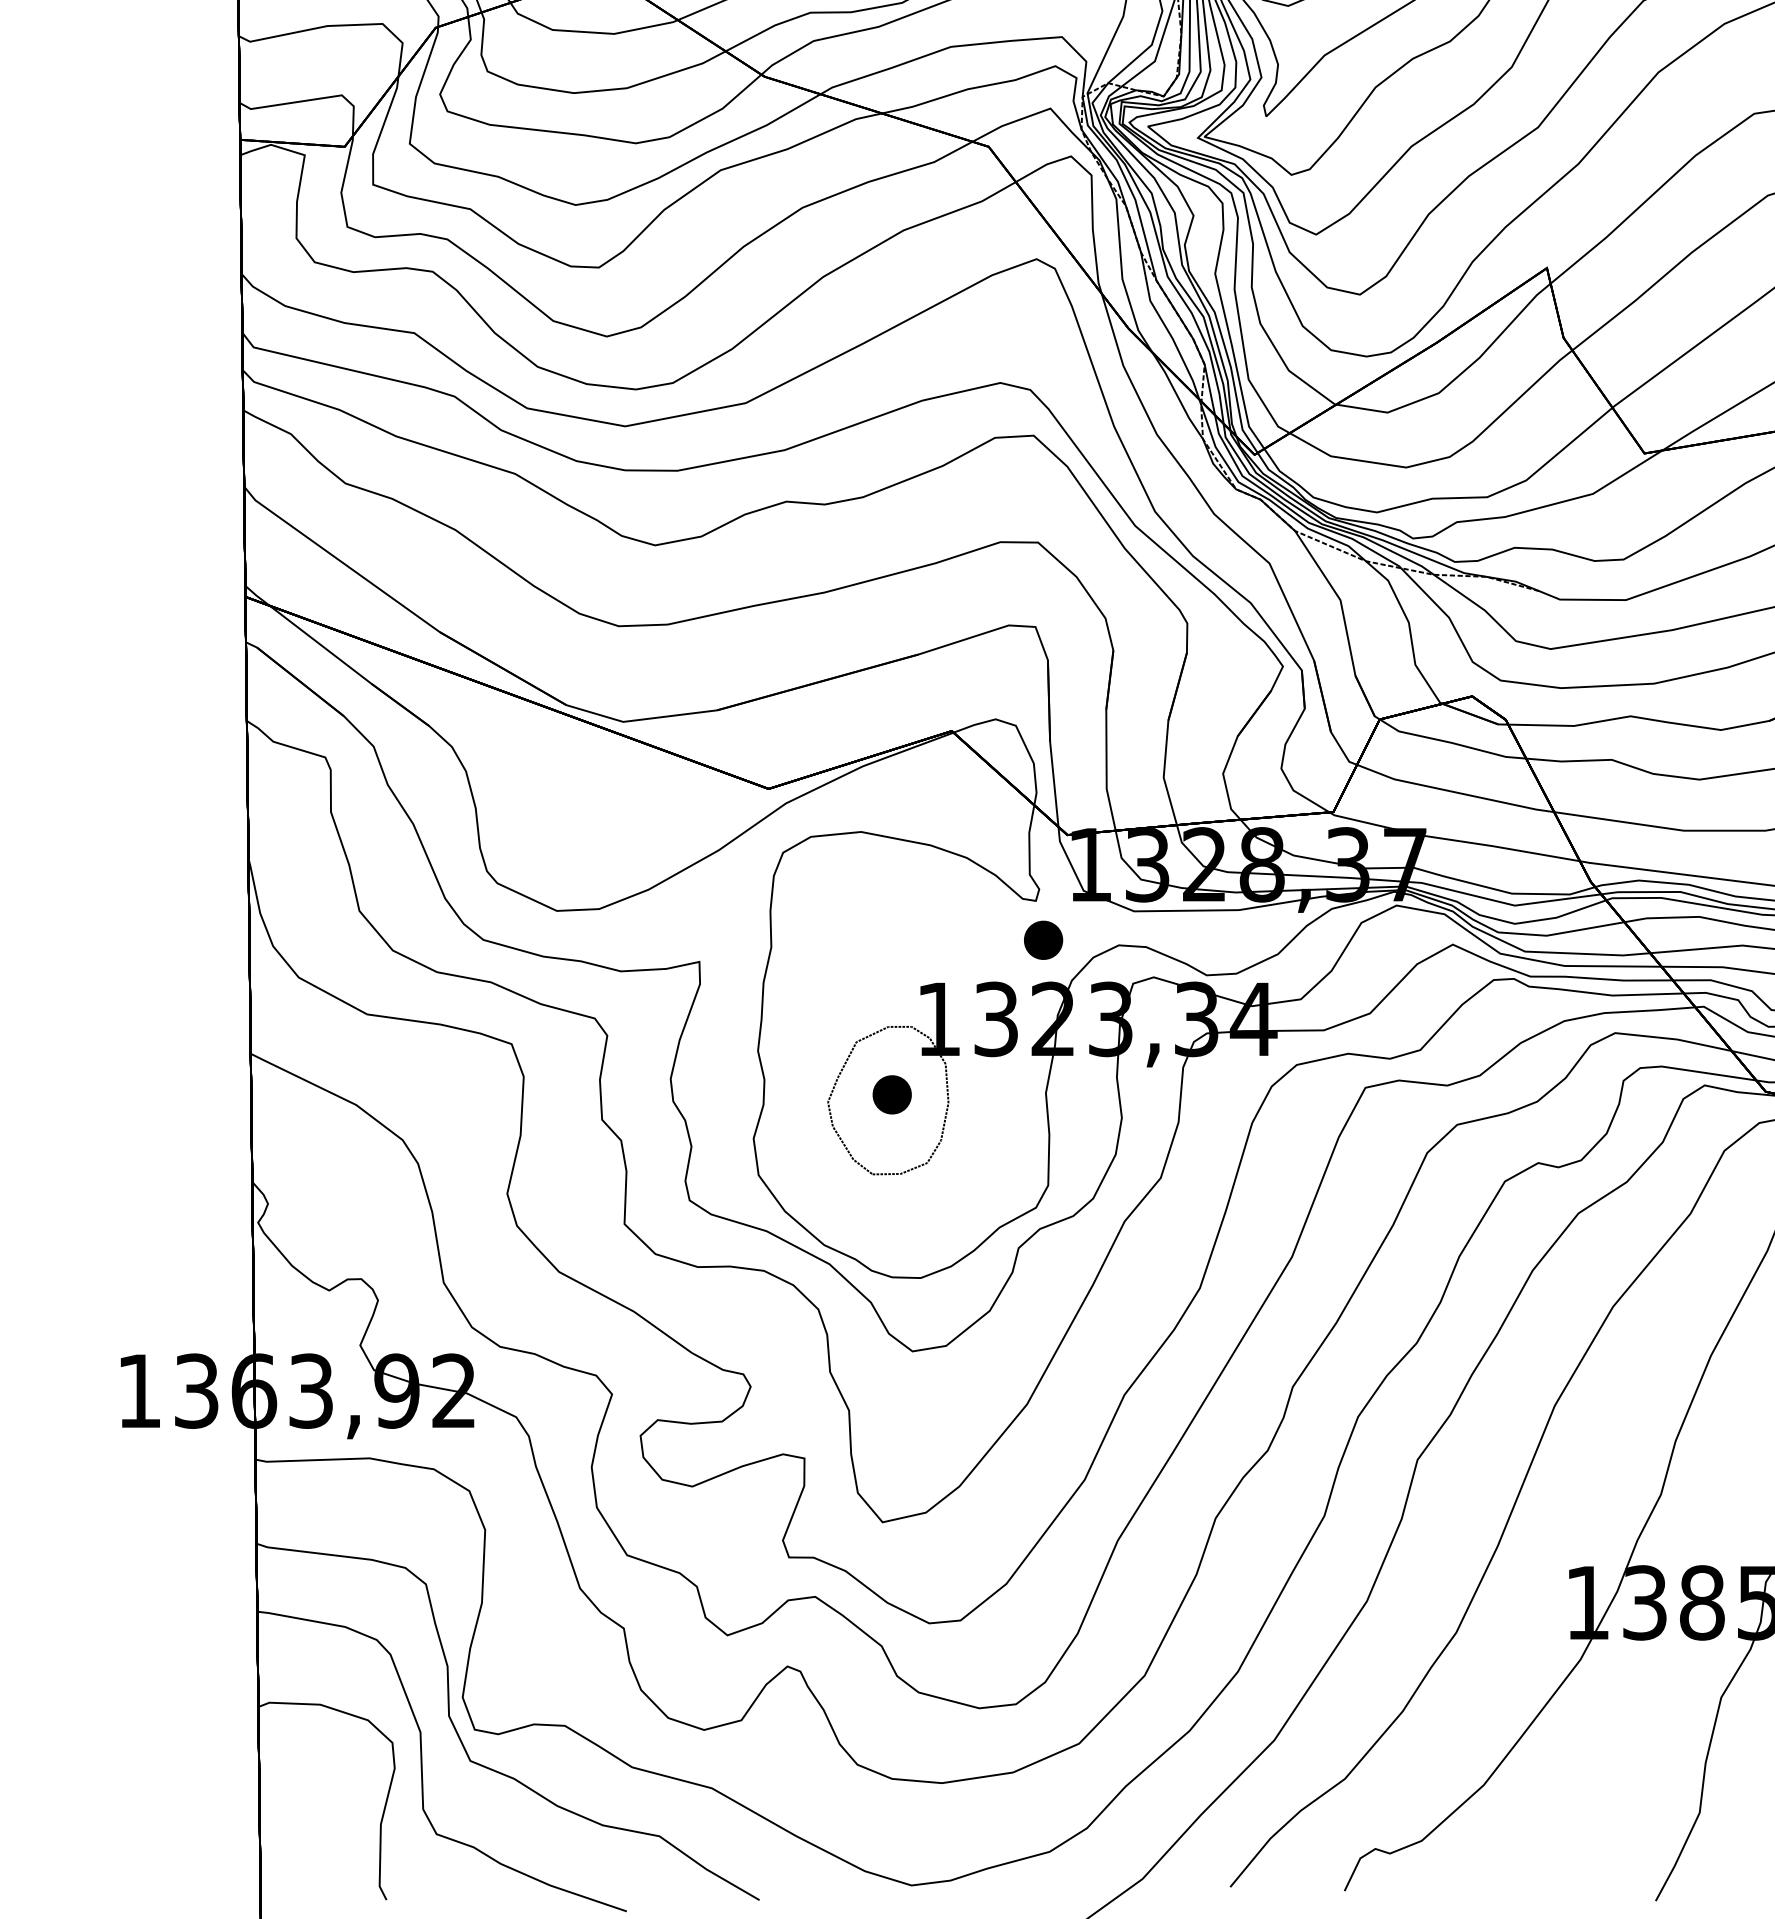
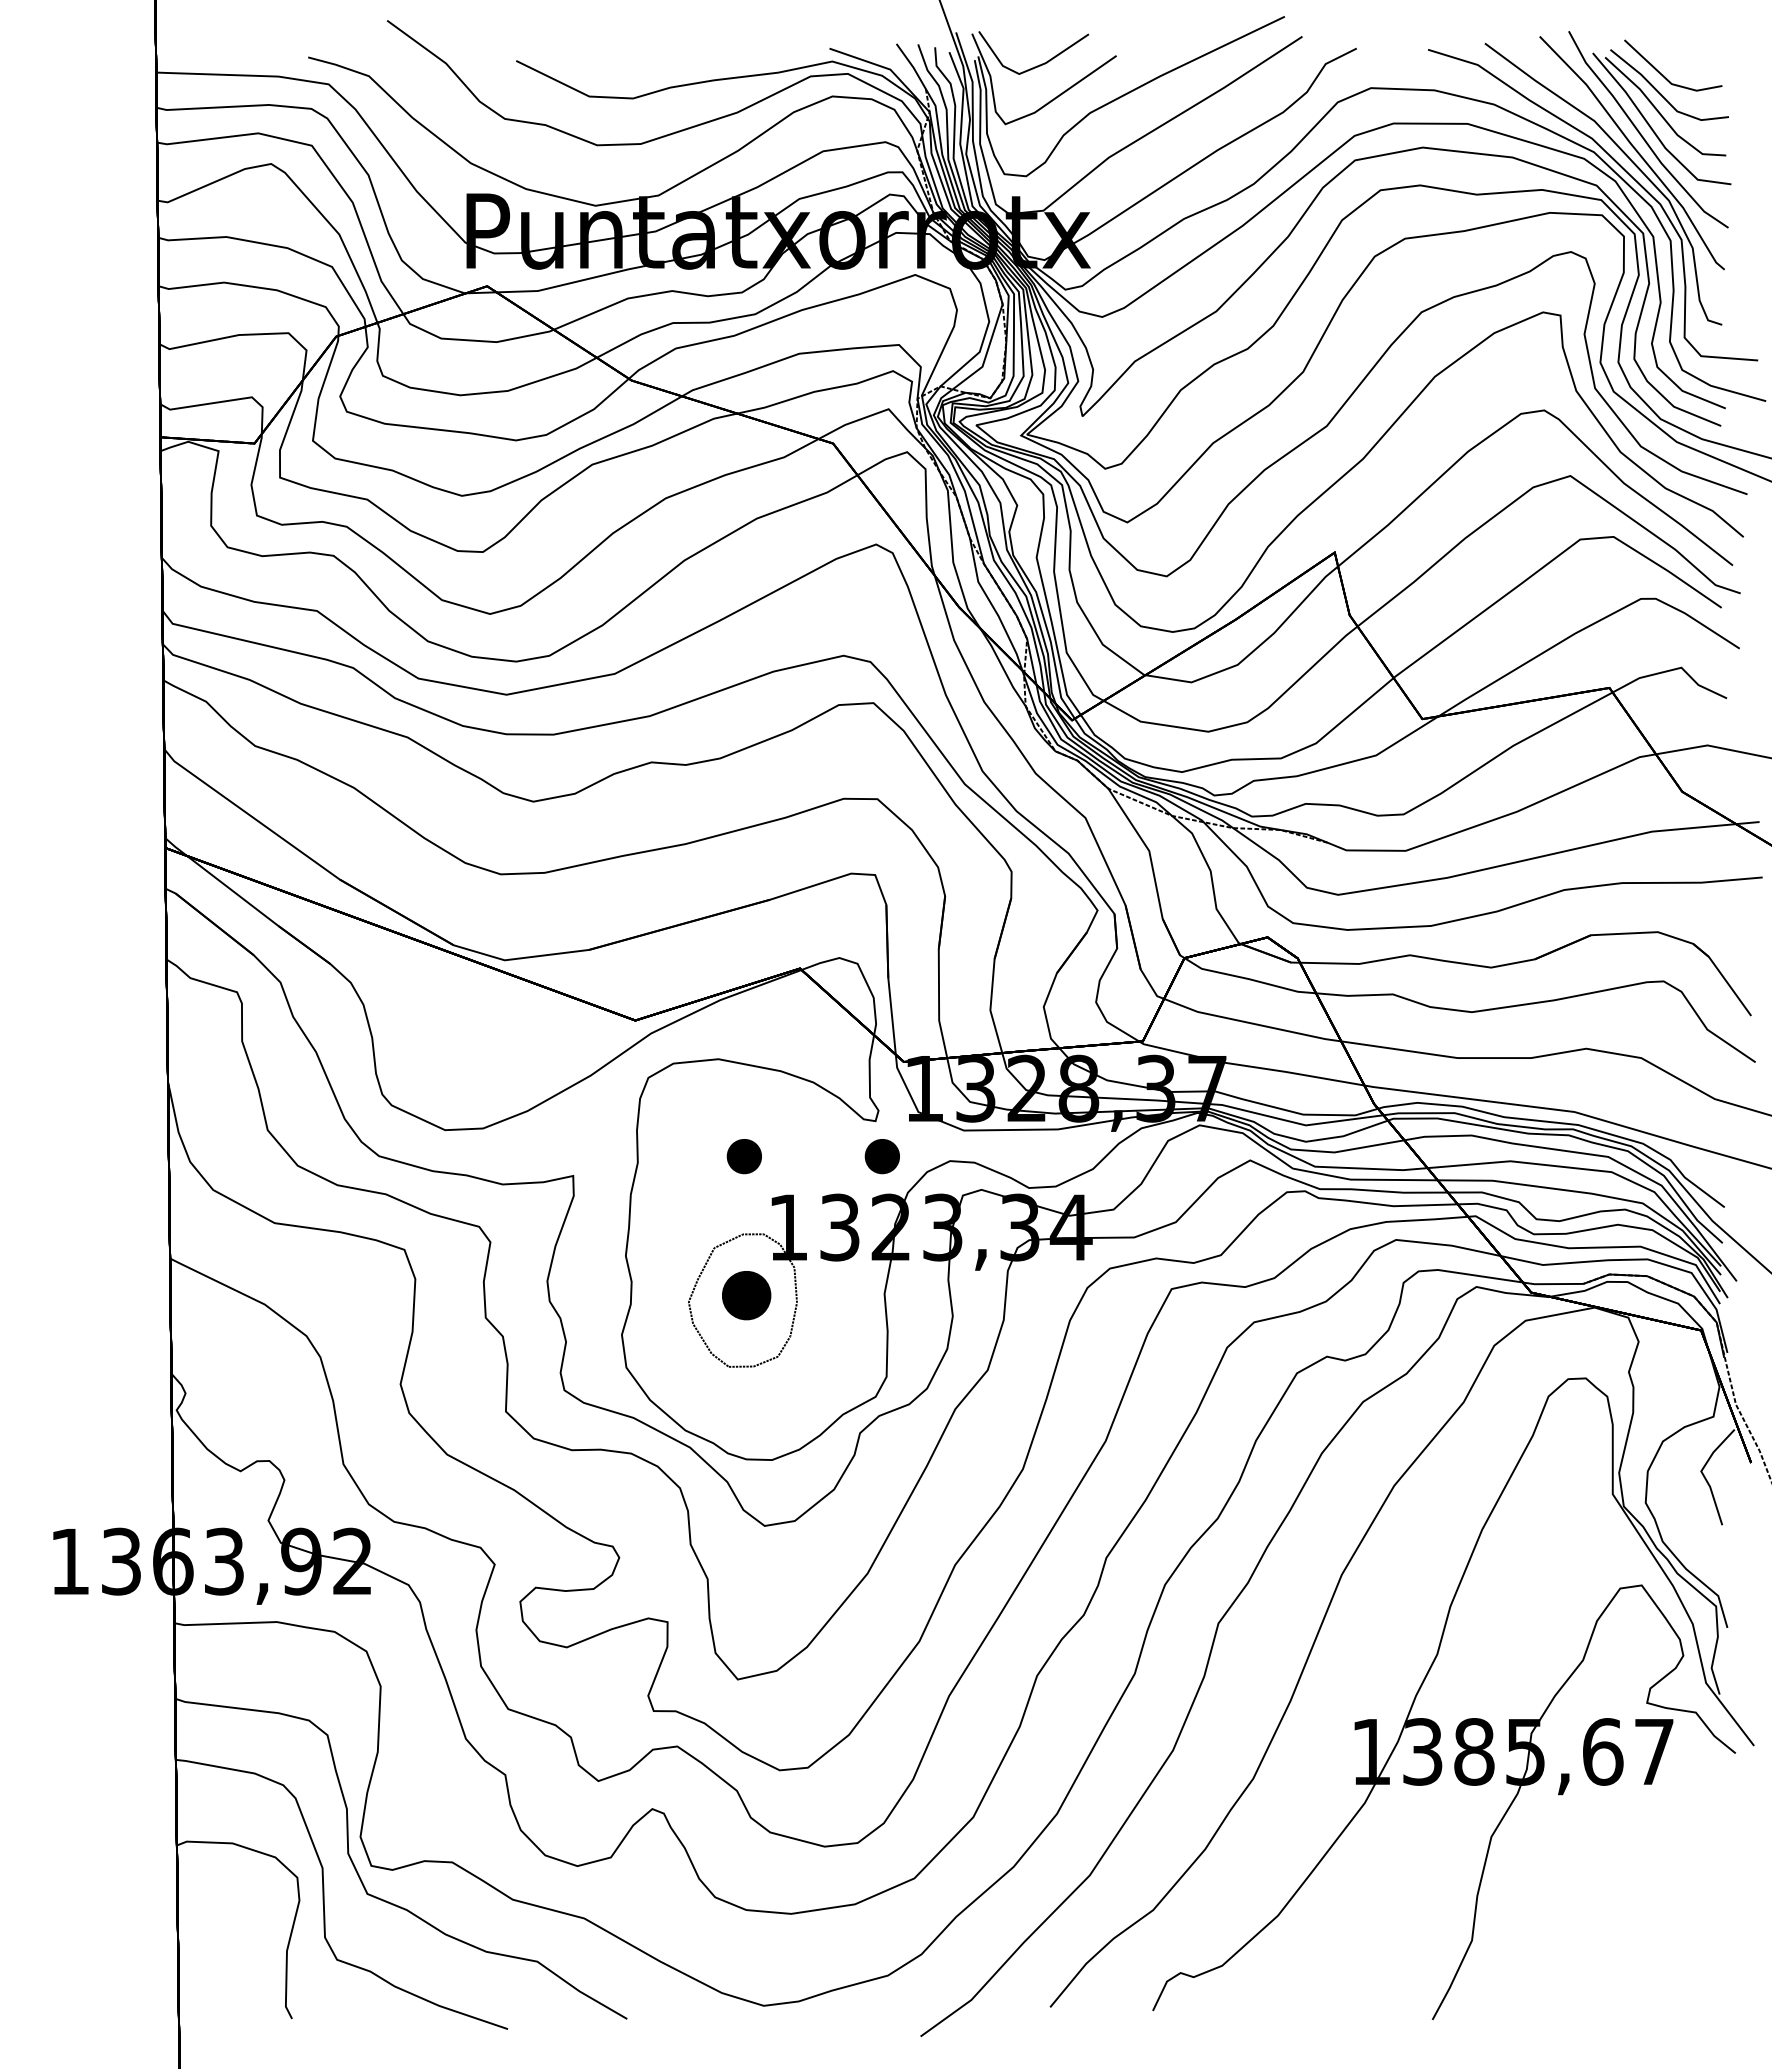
part: (888, 940) -> (743, 1156), added
part: (891, 1093) -> (745, 1294), size x1.4

